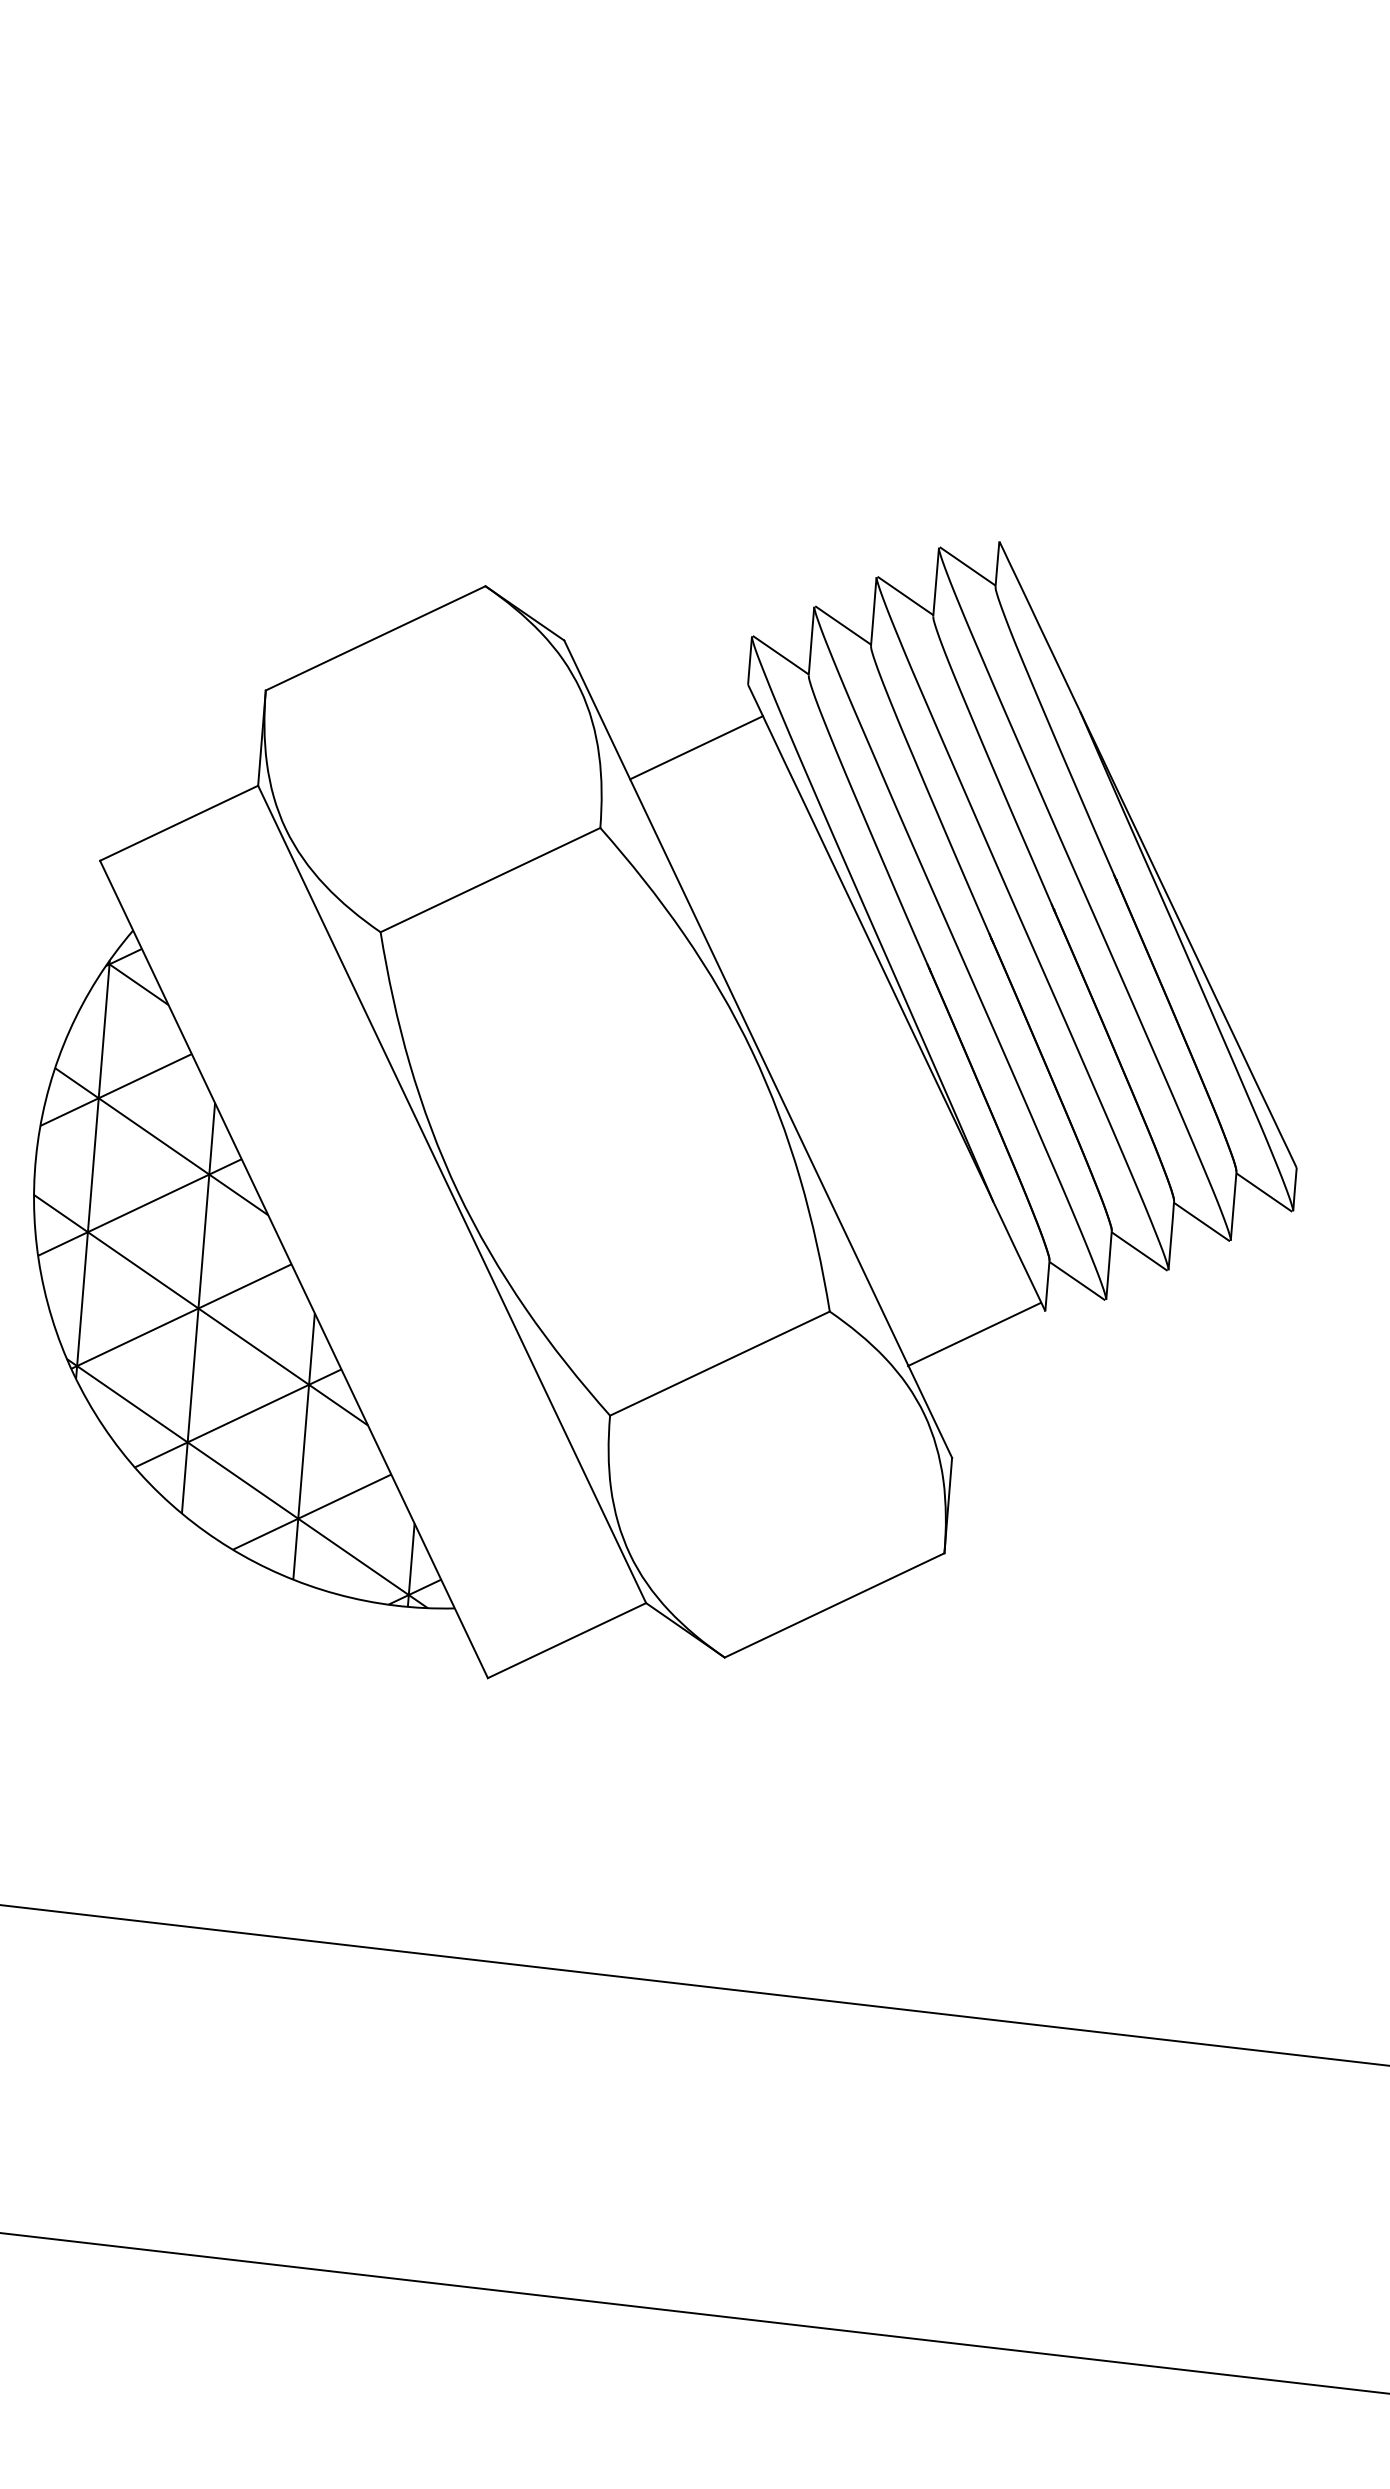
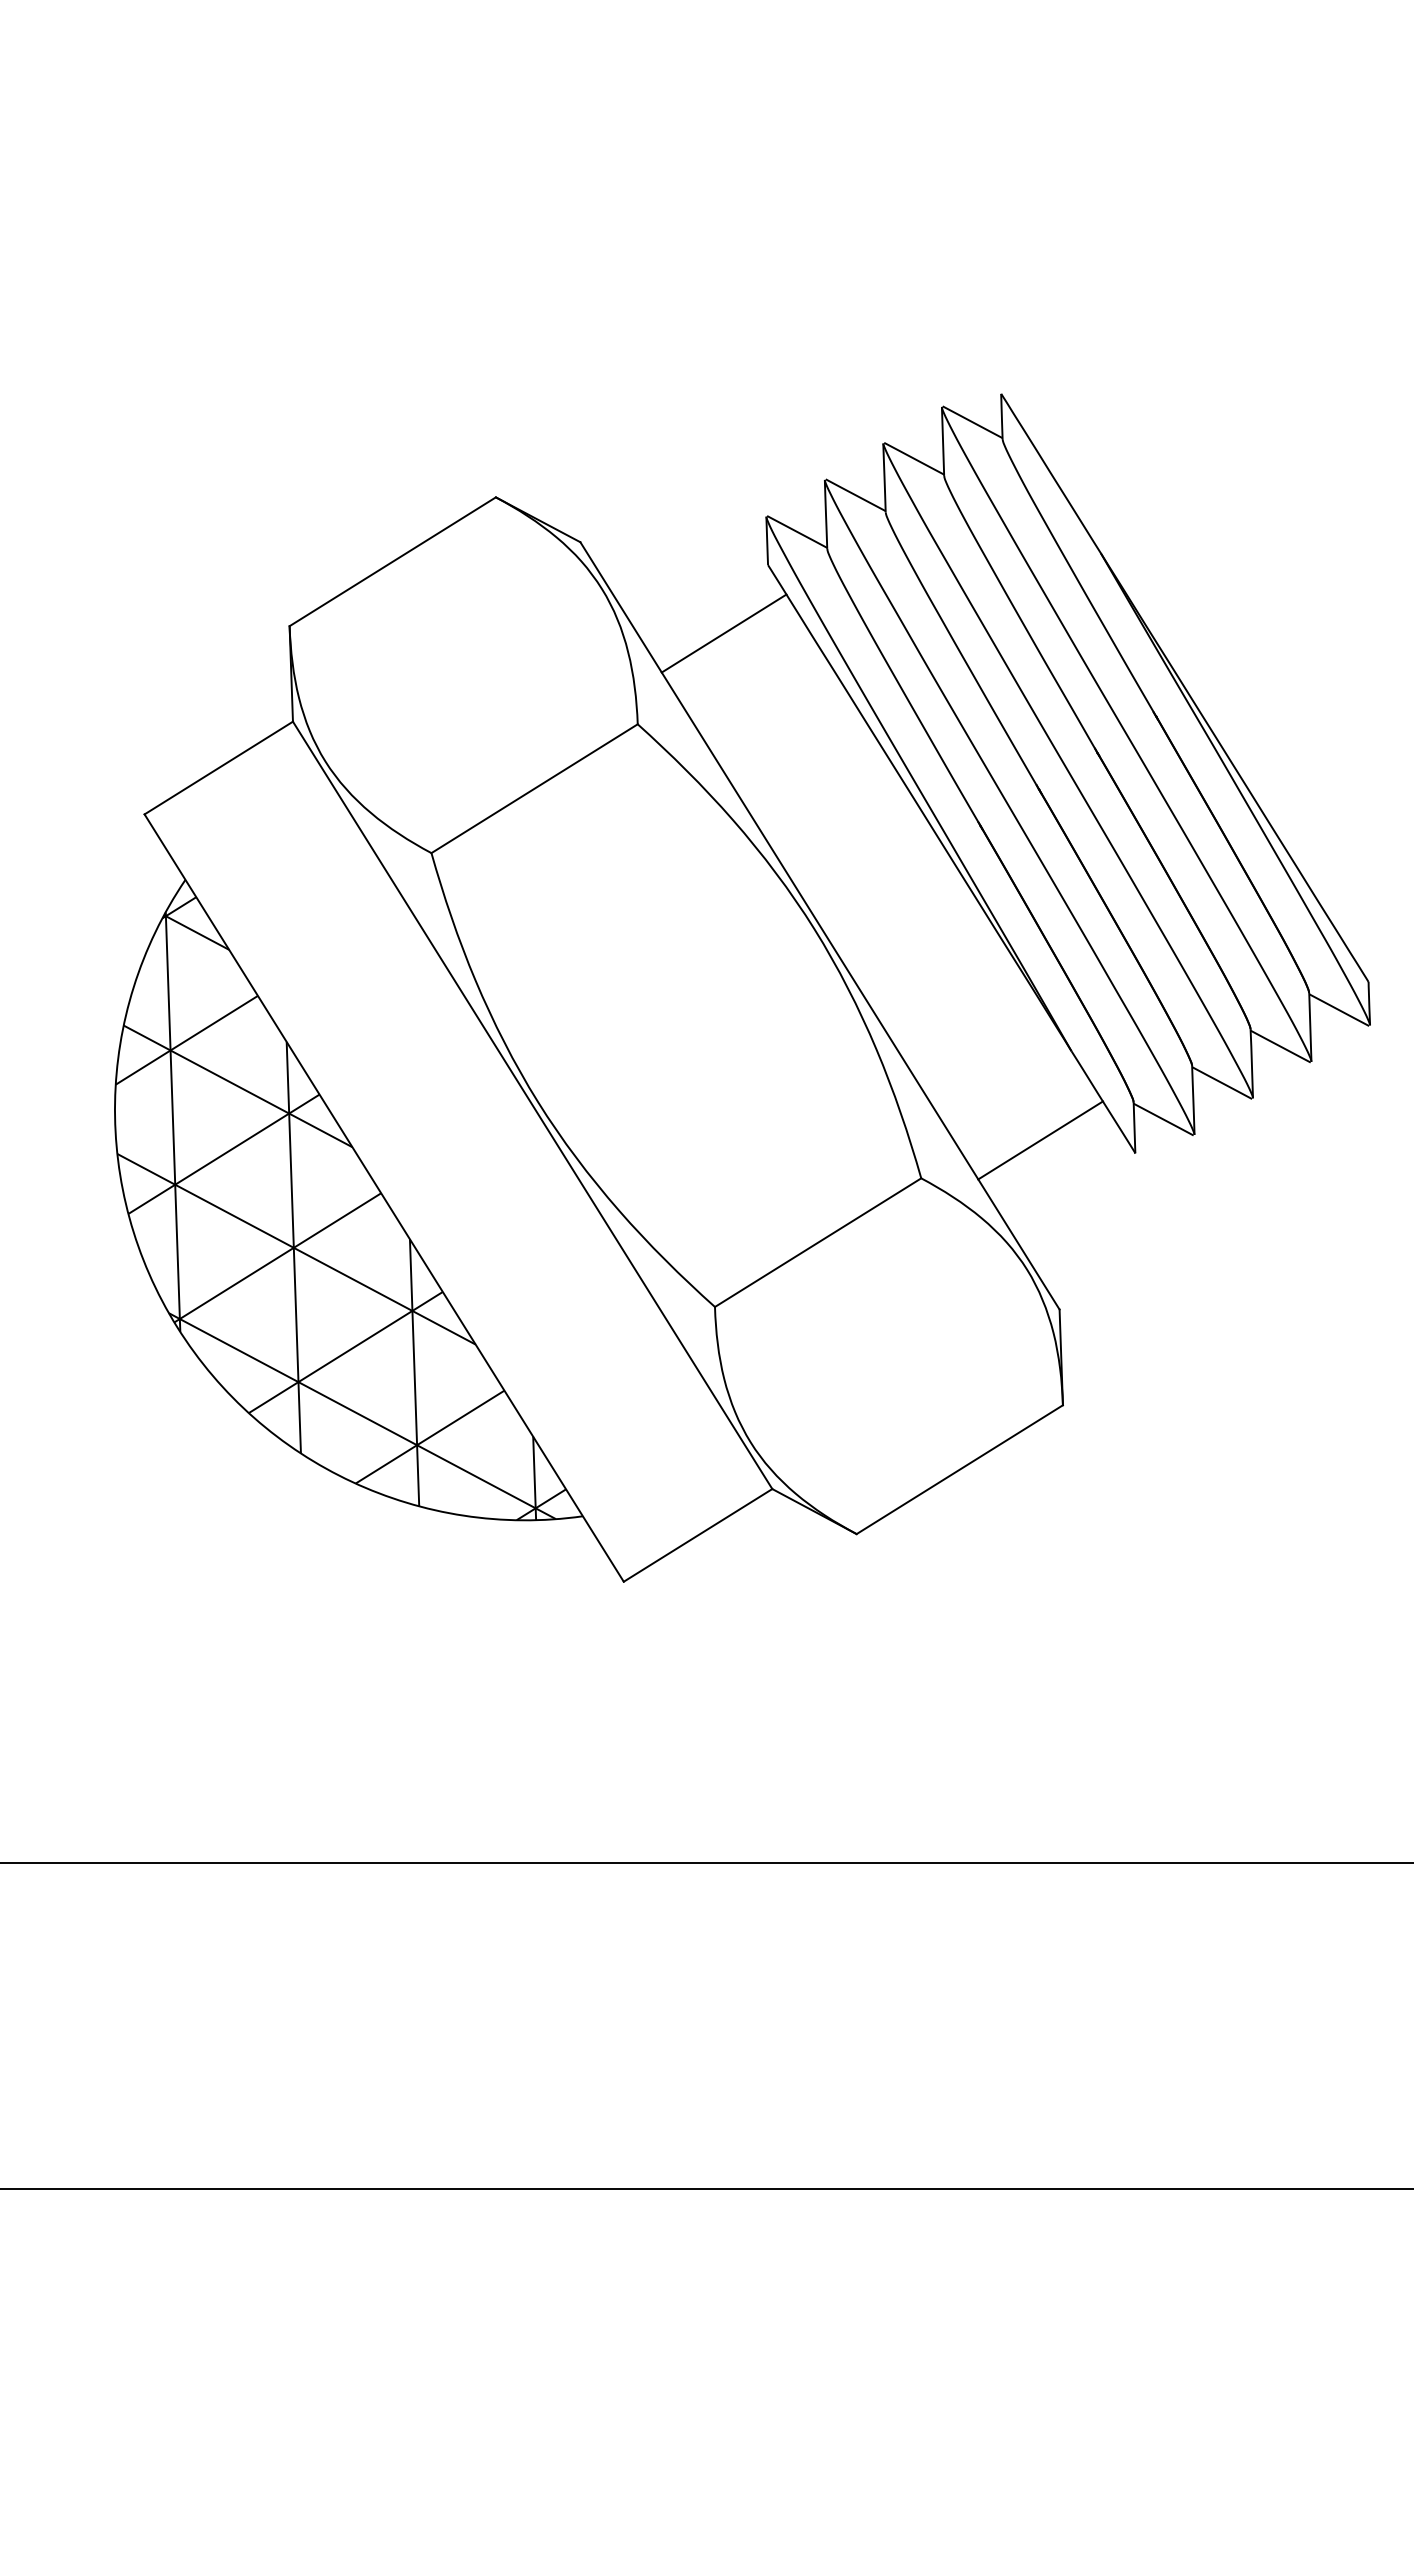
line: (974, 1334) -> (1040, 1140), moved

